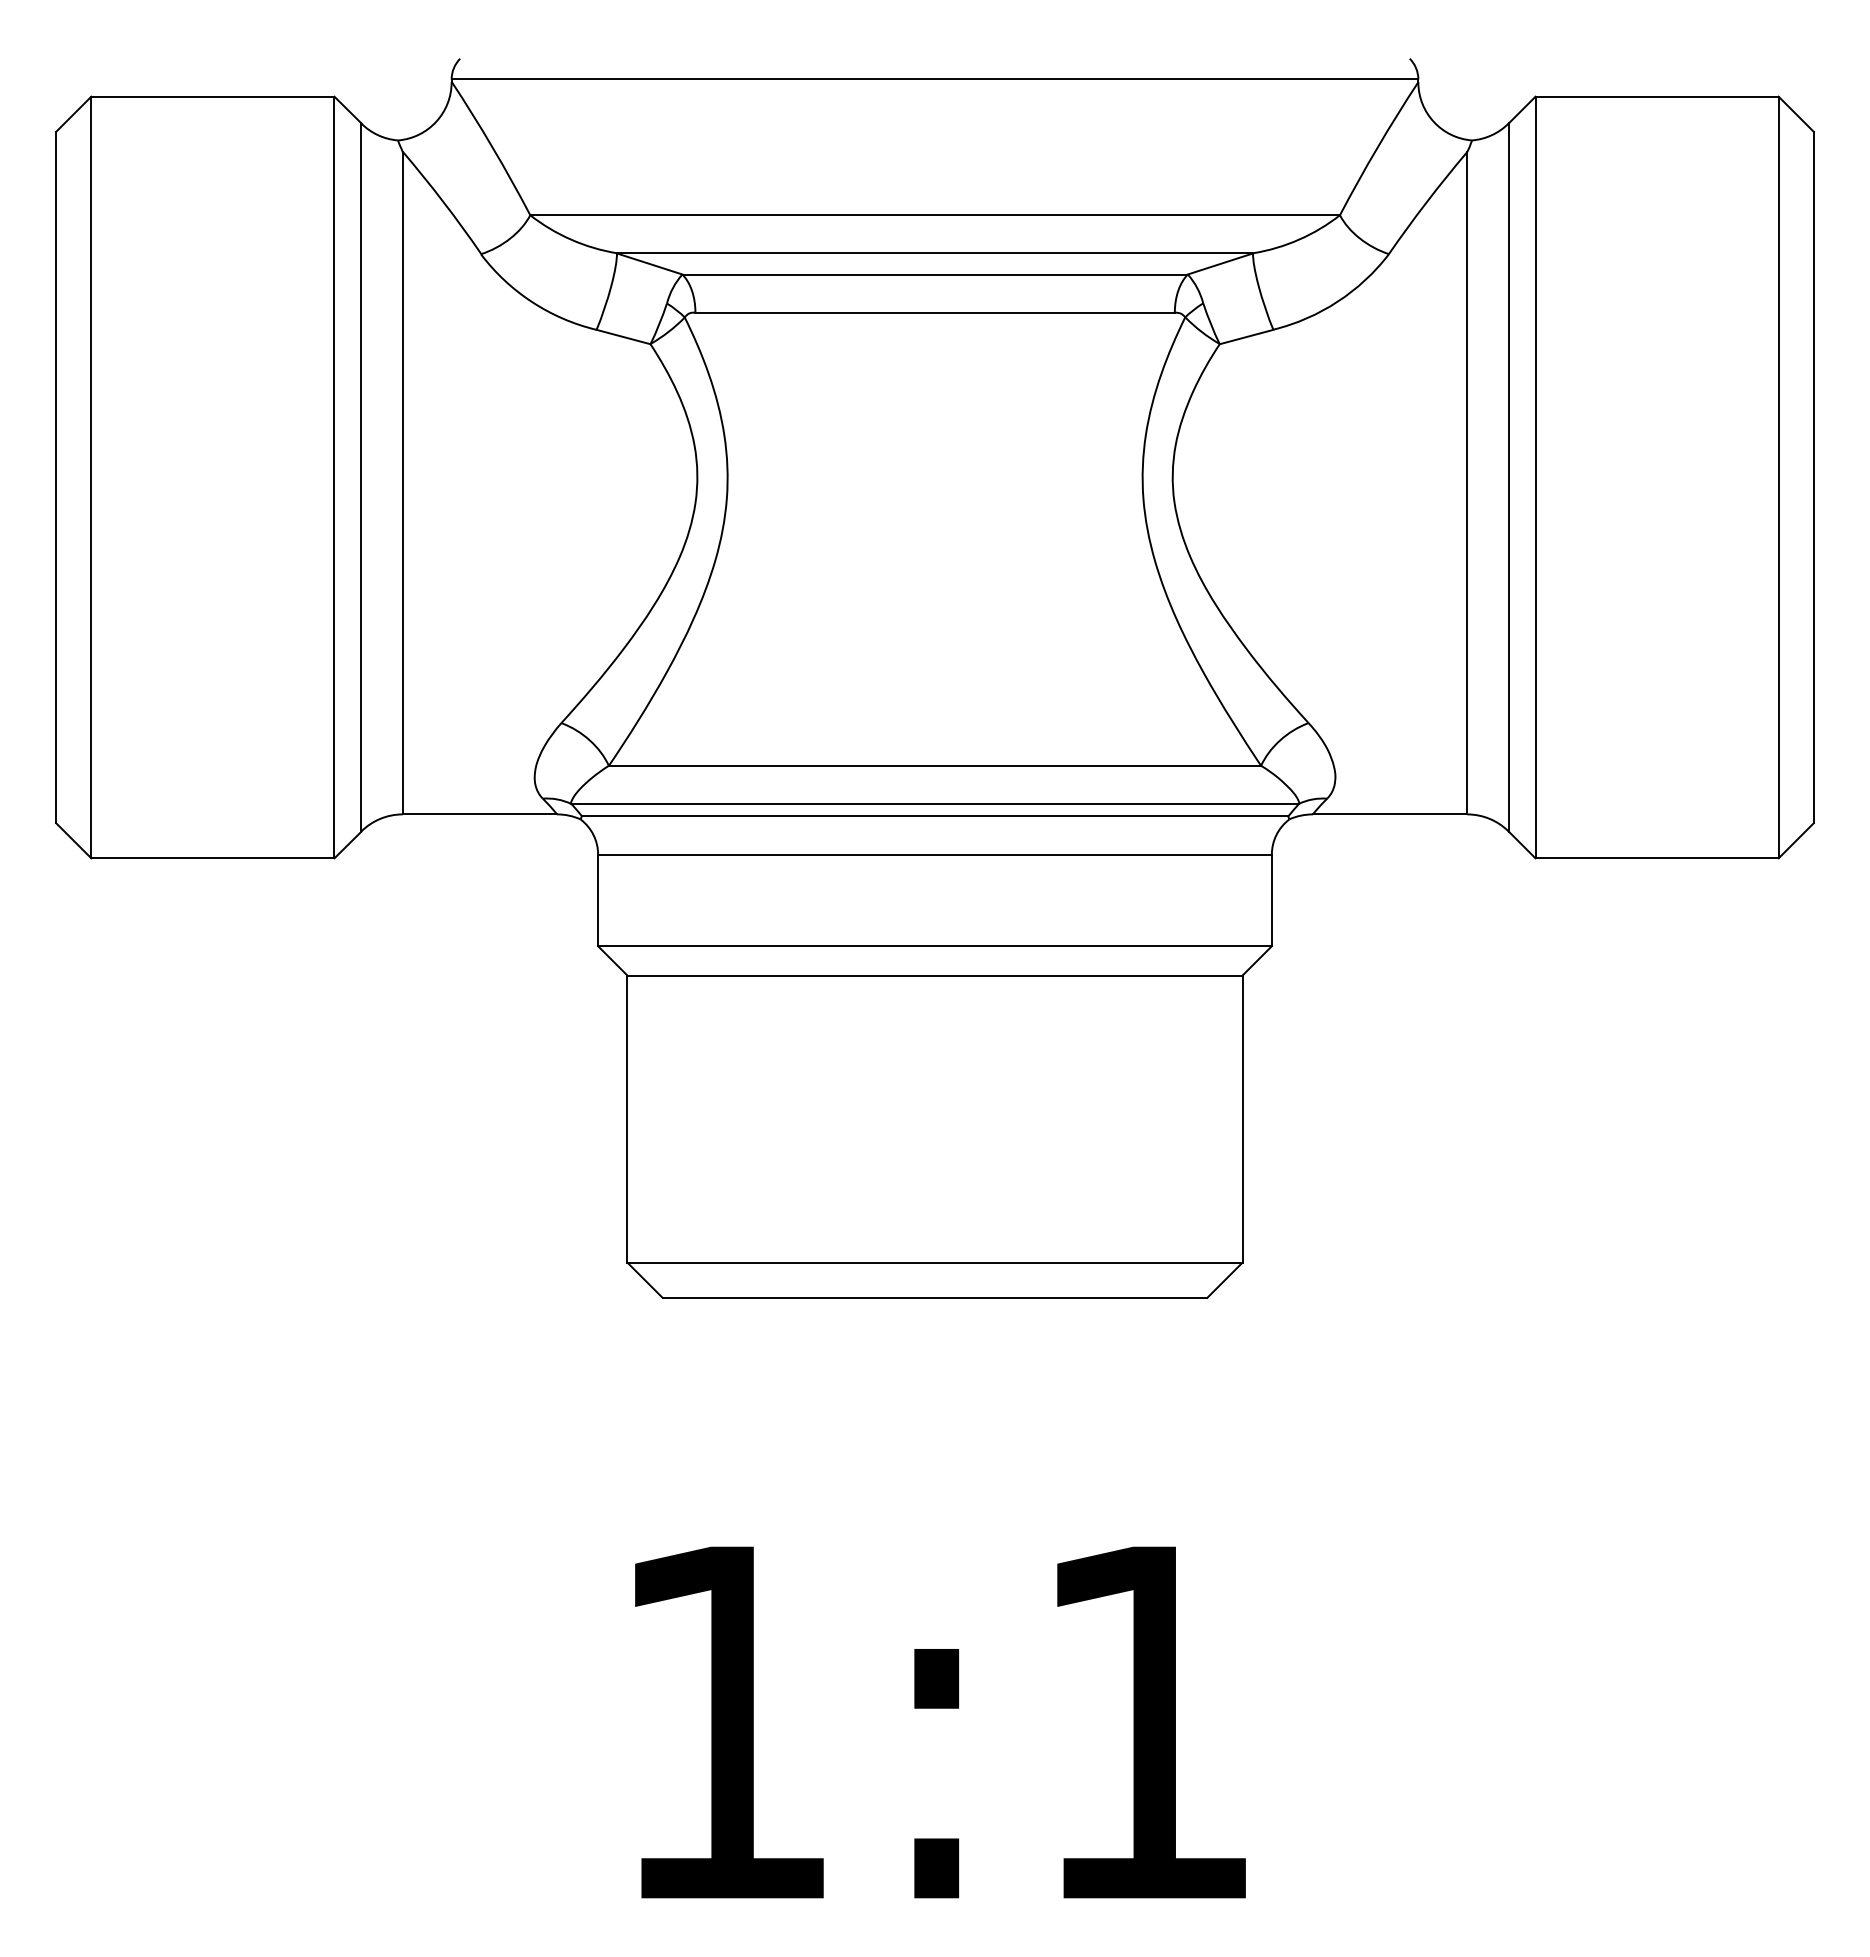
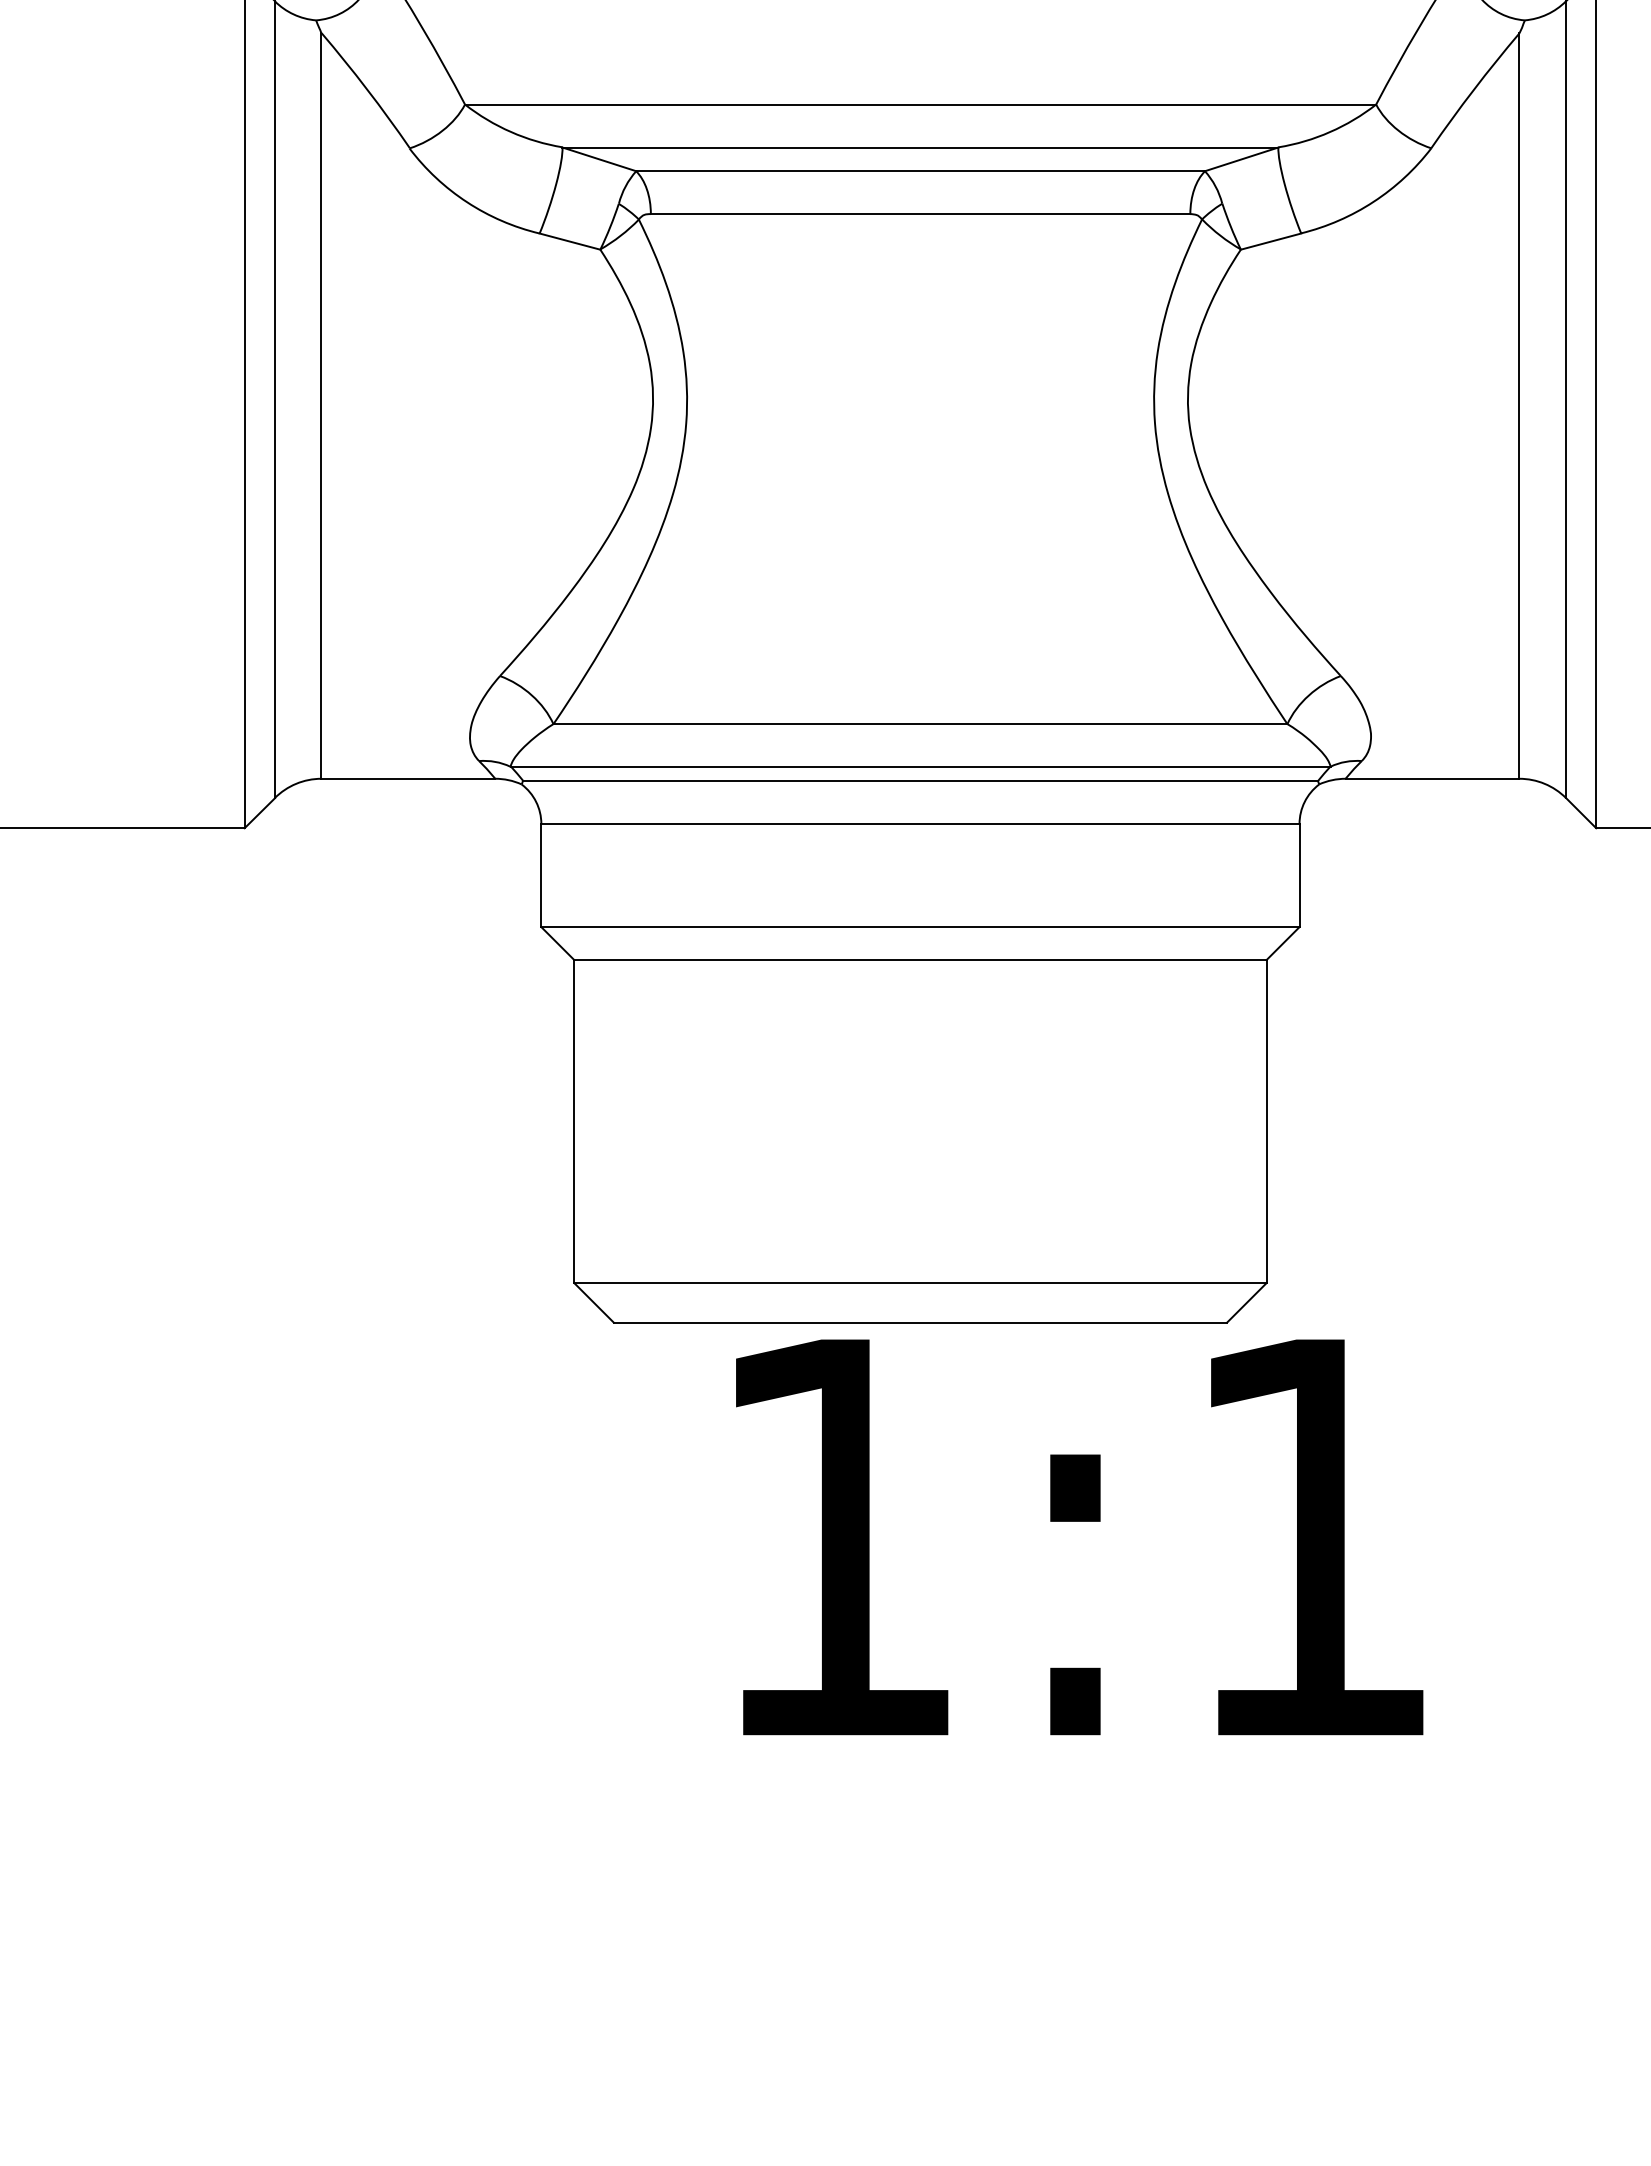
text: (940, 1722) -> (1079, 1537), moved

